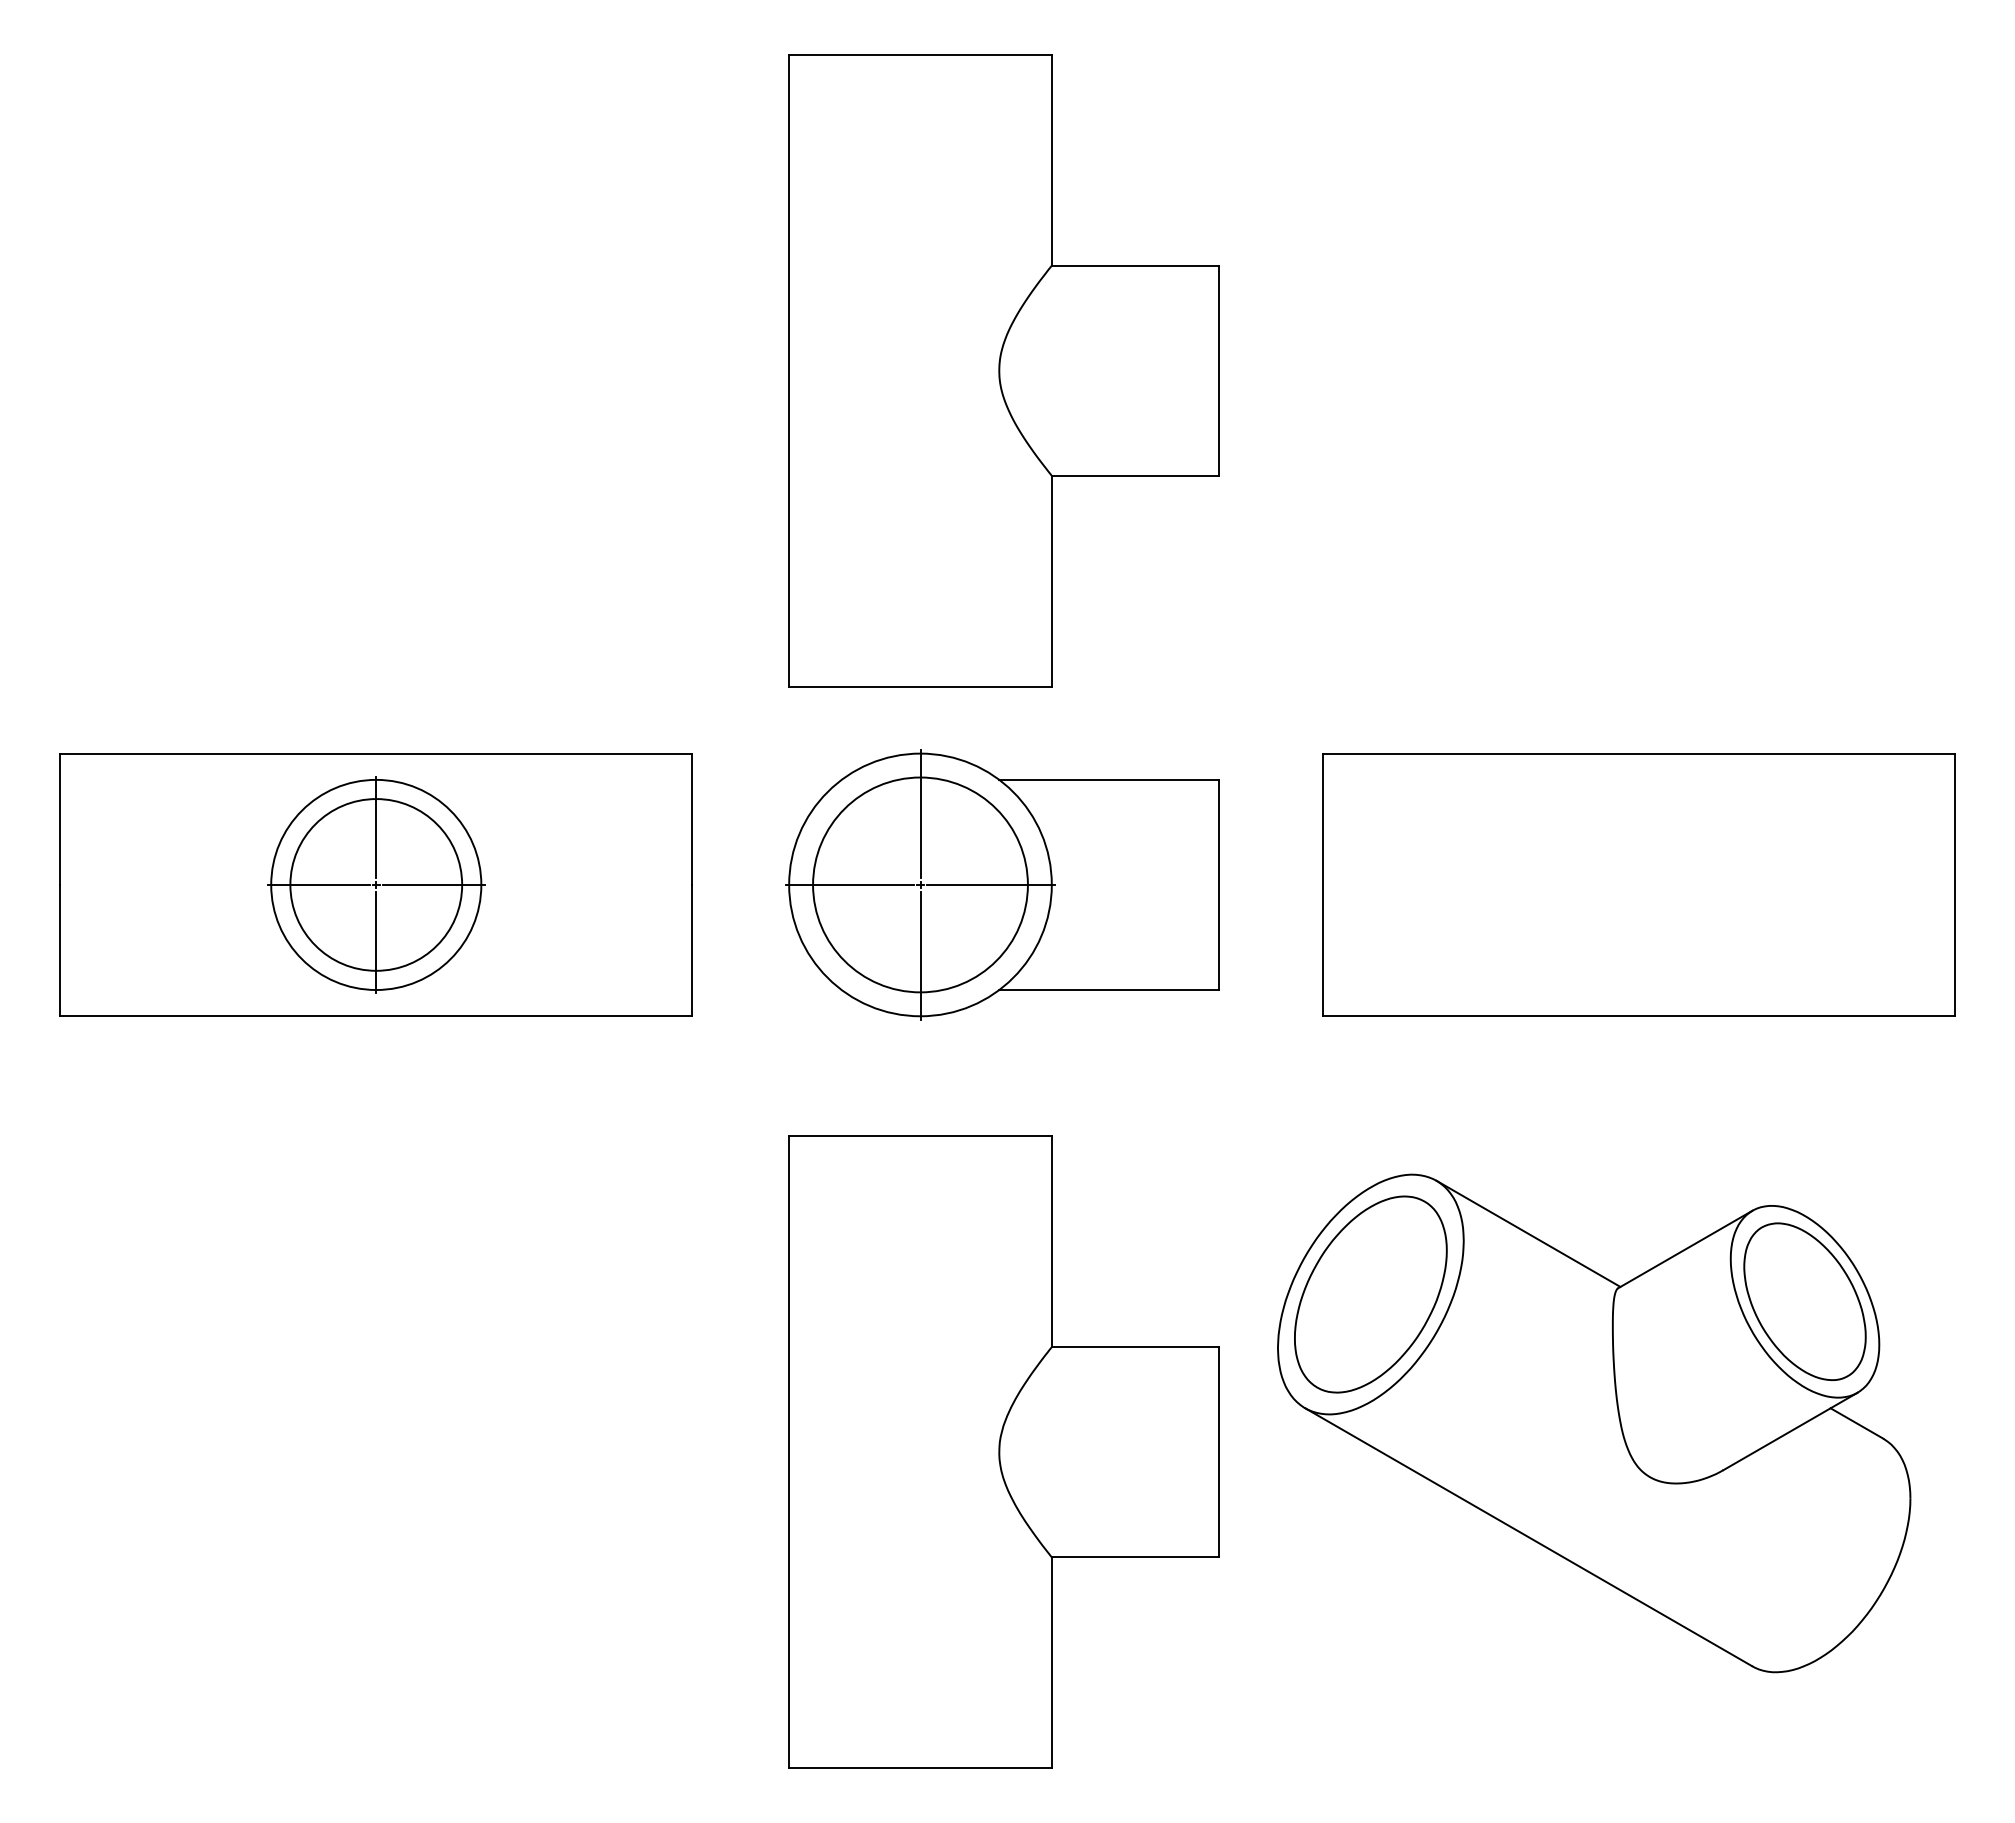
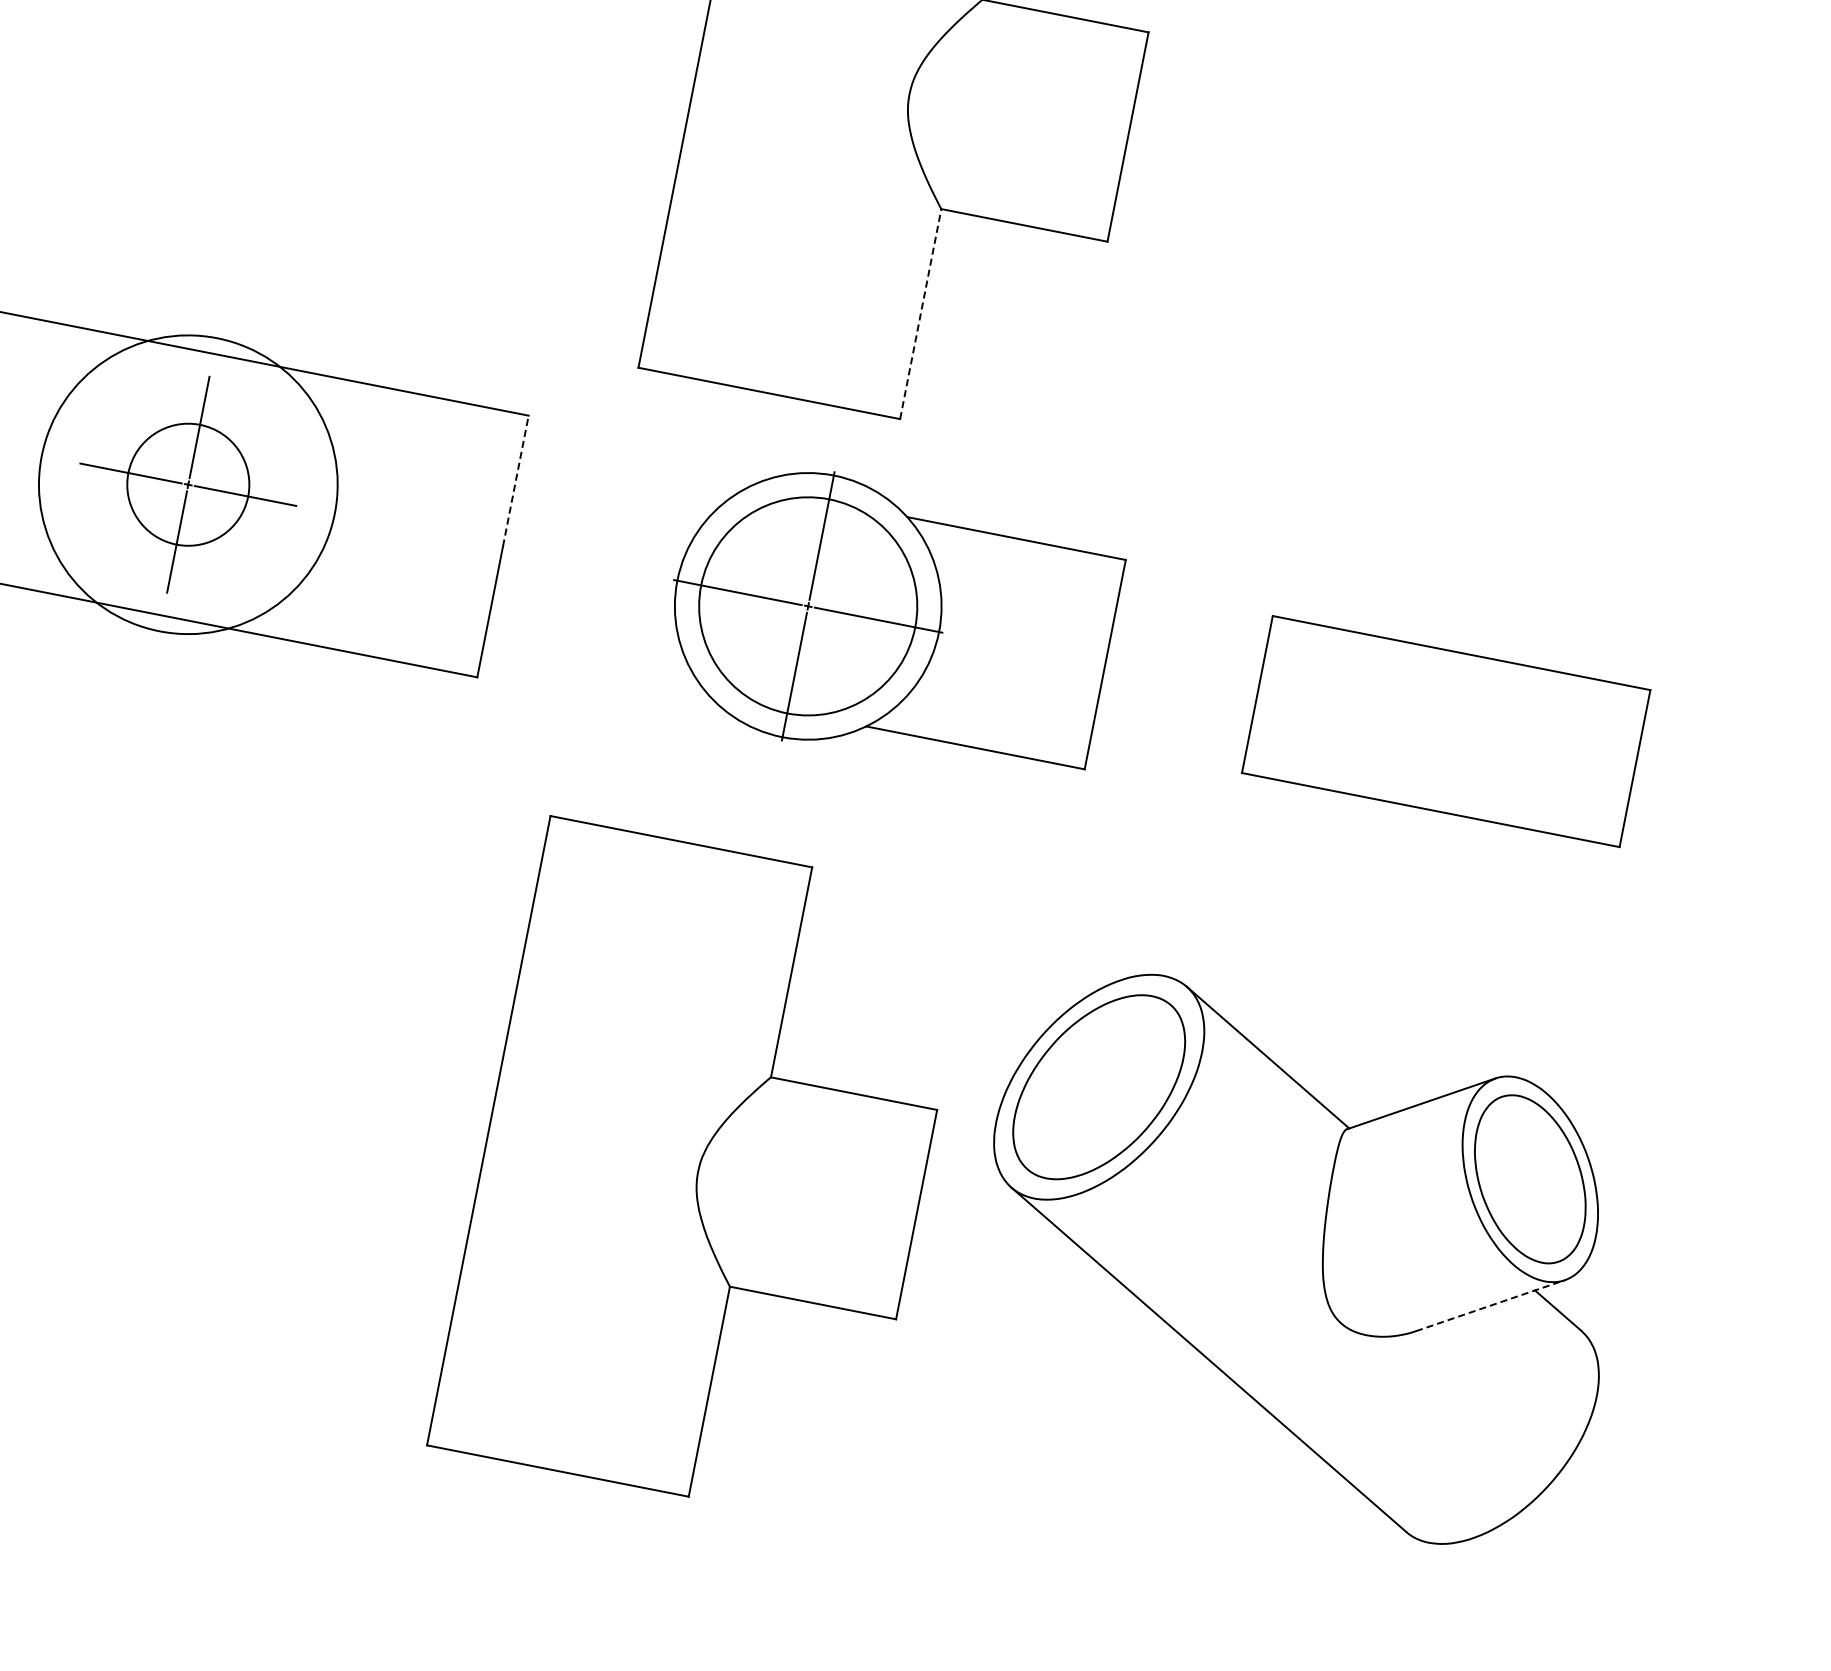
line: (1051, 580) -> (920, 313), solid -> dashed
line: (692, 819) -> (516, 481), solid -> dashed
circle: (376, 884) -> (188, 484), size x0.7
circle: (376, 884) -> (188, 484), size x1.4
part: (1002, 884) -> (890, 621), moved
part: (1638, 884) -> (1445, 731), size x0.6
line: (1790, 1431) -> (1490, 1305), solid -> dashed

